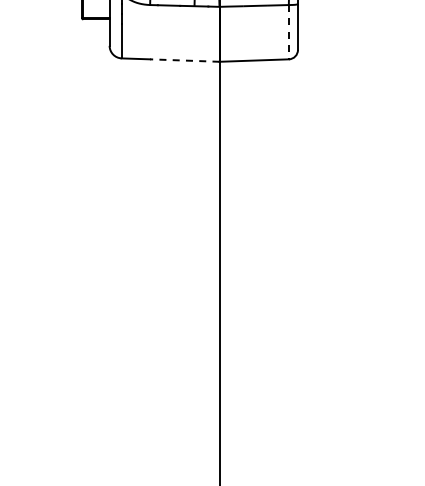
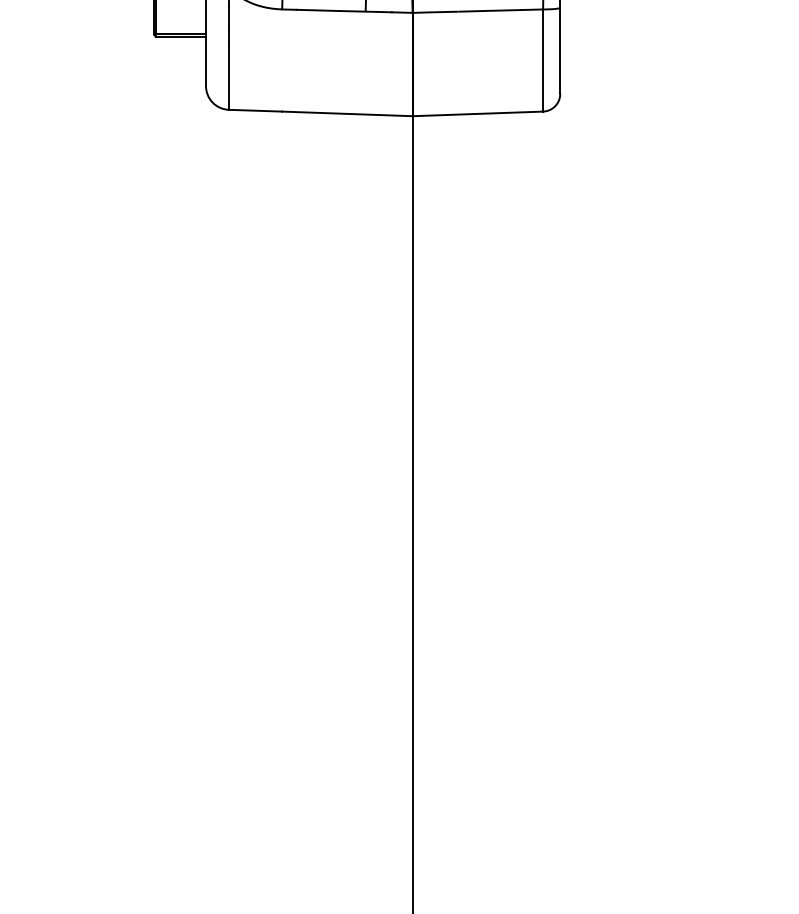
line: (288, 32) -> (542, 61), dashed -> solid
line: (184, 60) -> (346, 113), dashed -> solid

